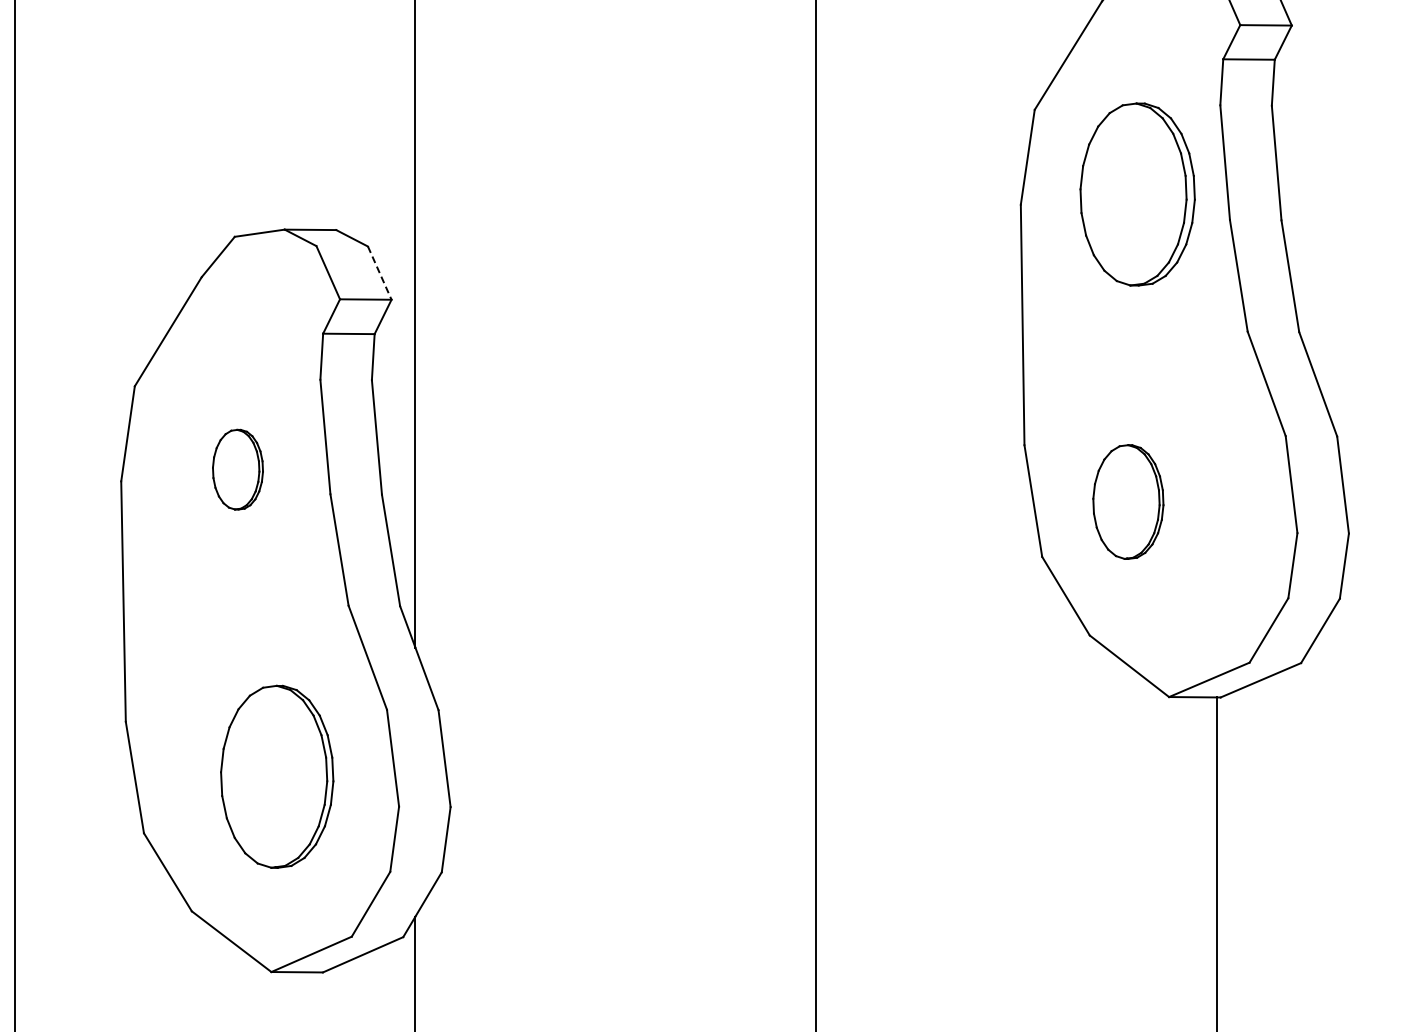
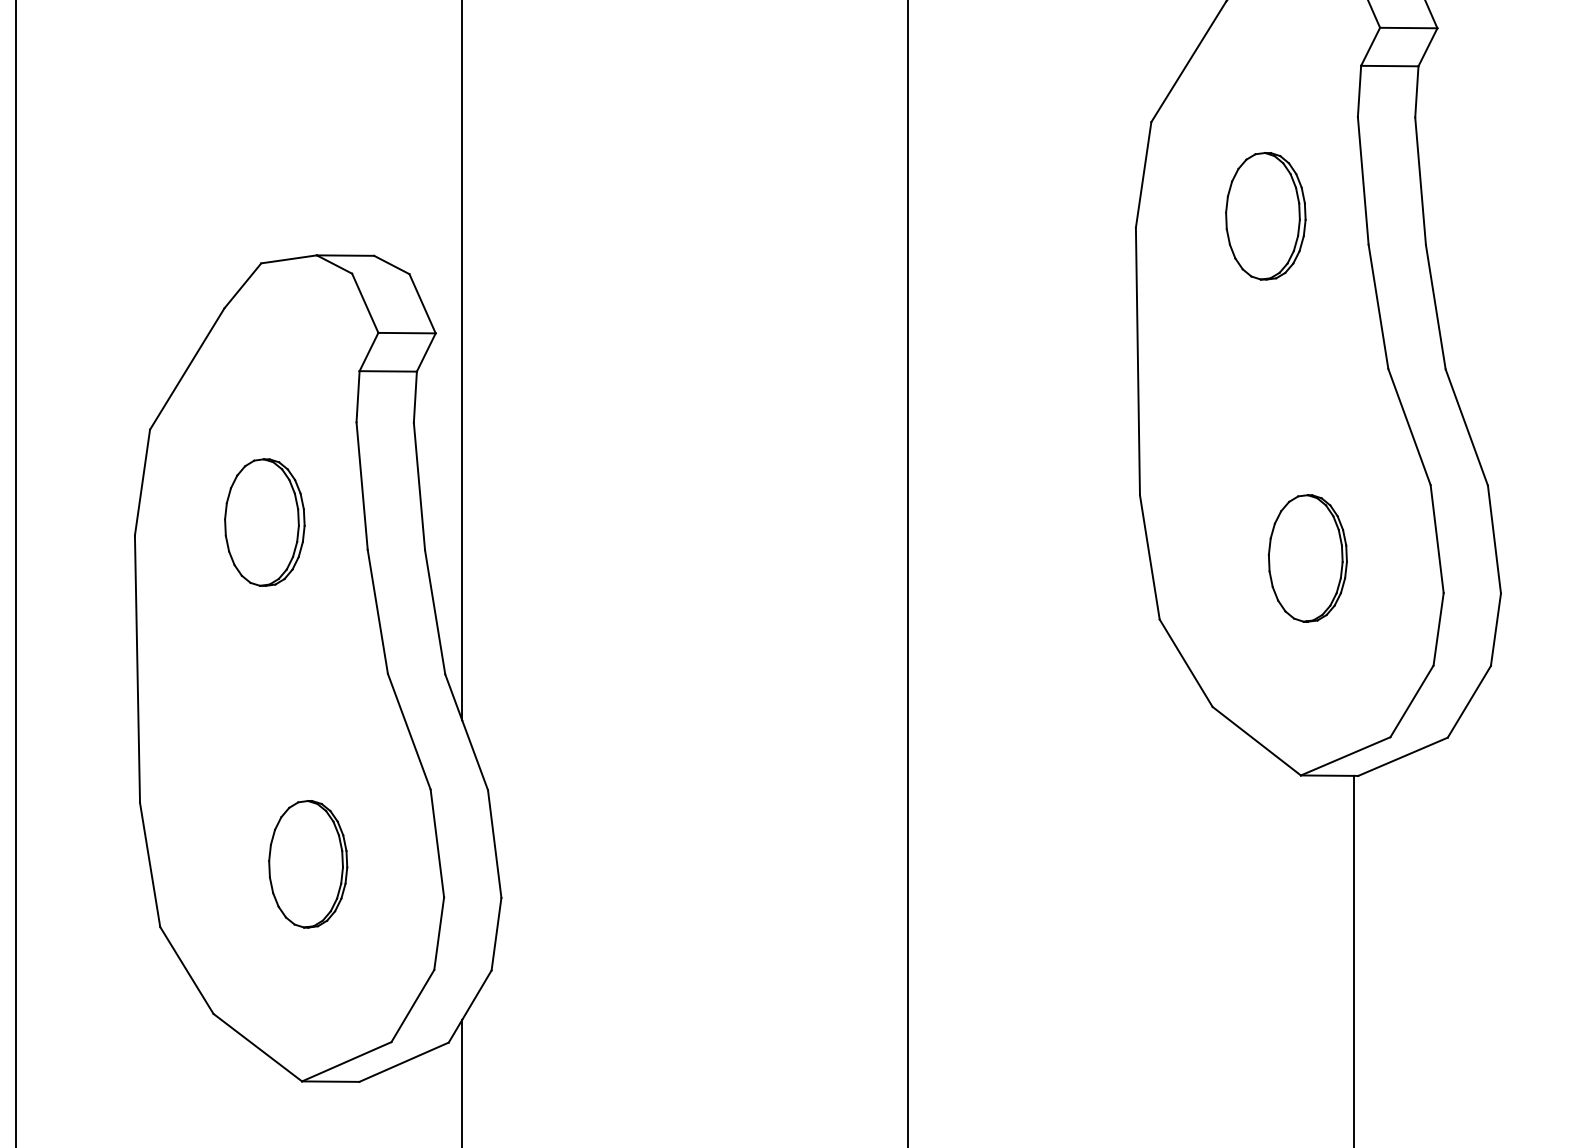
part: (1137, 194) -> (1265, 216), size x0.62
line: (379, 273) -> (422, 304), dashed -> solid
part: (237, 469) -> (264, 522), size x1.43
part: (1128, 501) -> (1308, 557), moved
part: (276, 776) -> (307, 863), size x0.62

